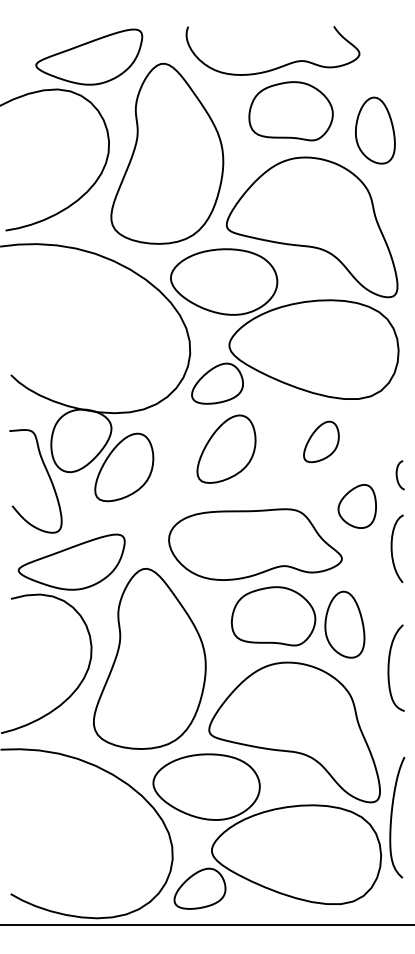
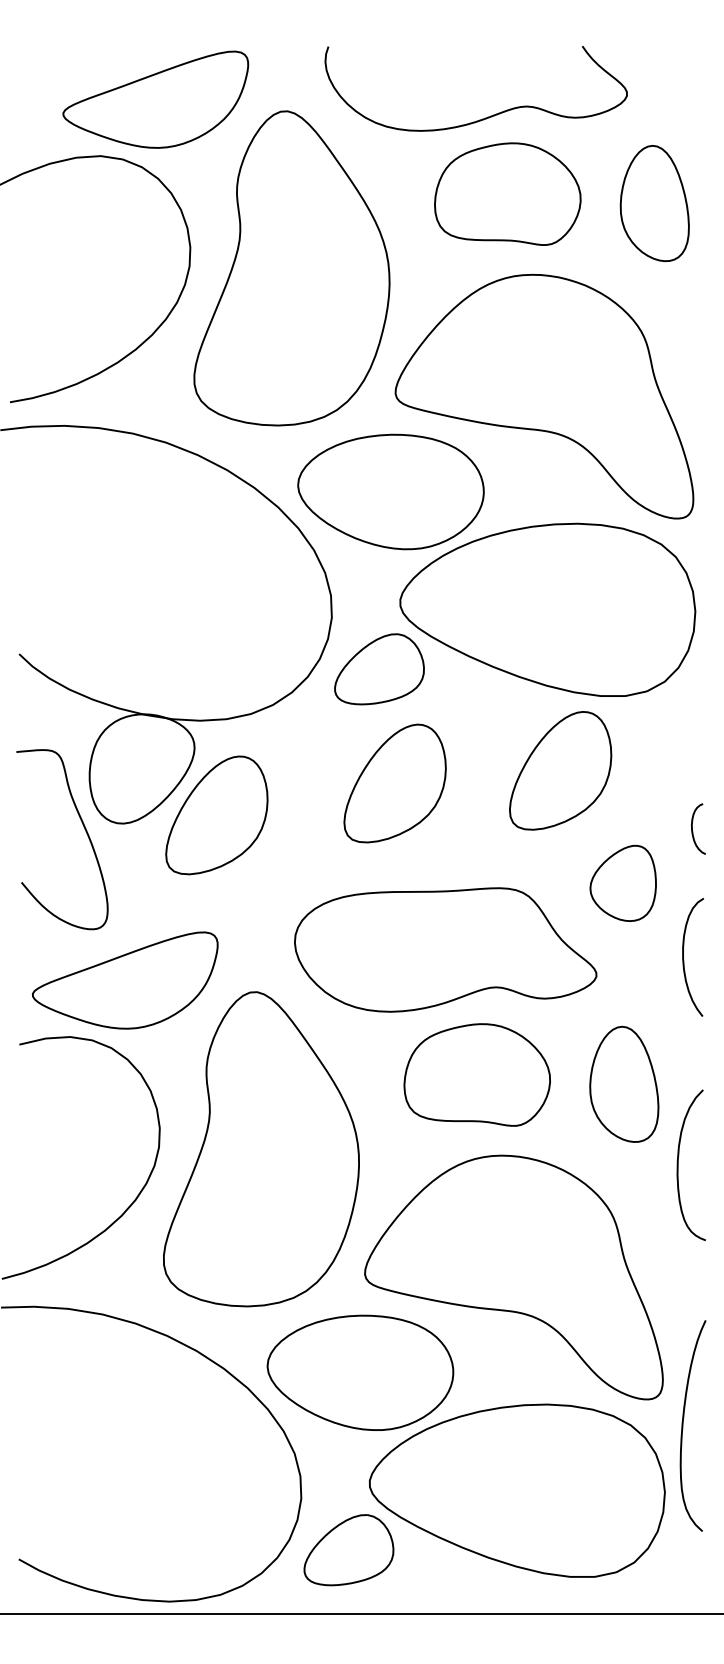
part: (375, 130) -> (654, 203), moved
part: (321, 441) -> (560, 770), size x1.67
part: (344, 624) -> (623, 1084), moved

